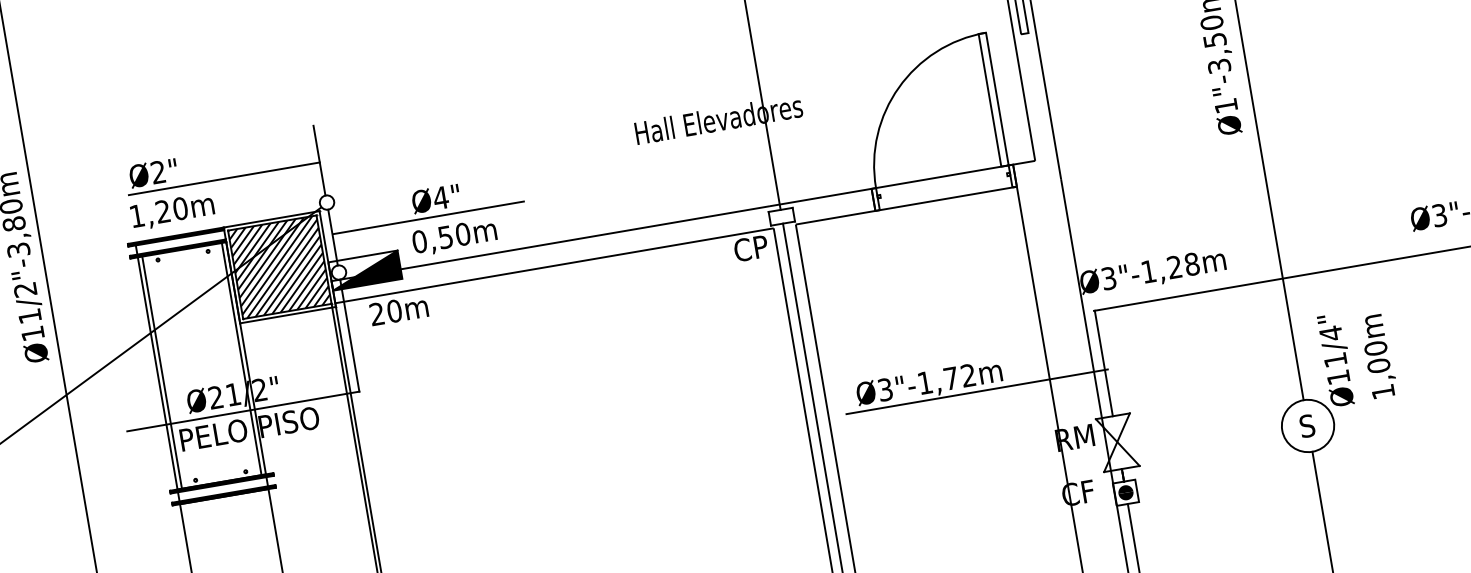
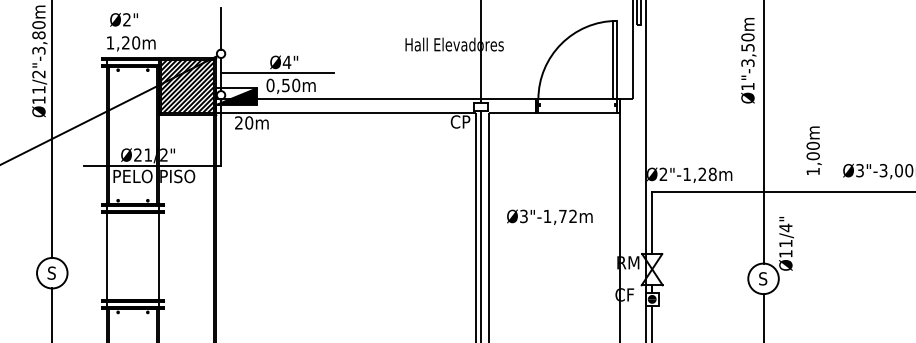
line: (223, 179) -> (163, 30), removed
text: (1108, 278) -> (663, 174), Ø3"-1,28m -> Ø2"-1,28m
text: (1377, 356) -> (813, 150), moved
line: (977, 391) -> (576, 226), removed

